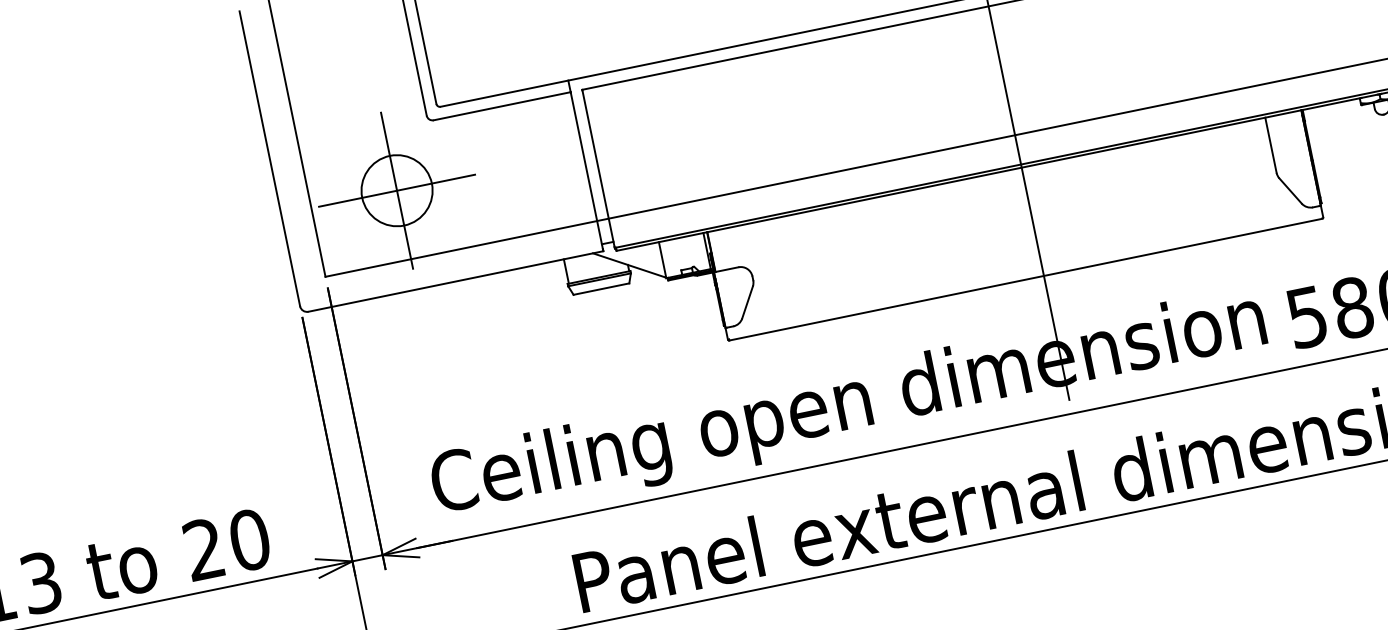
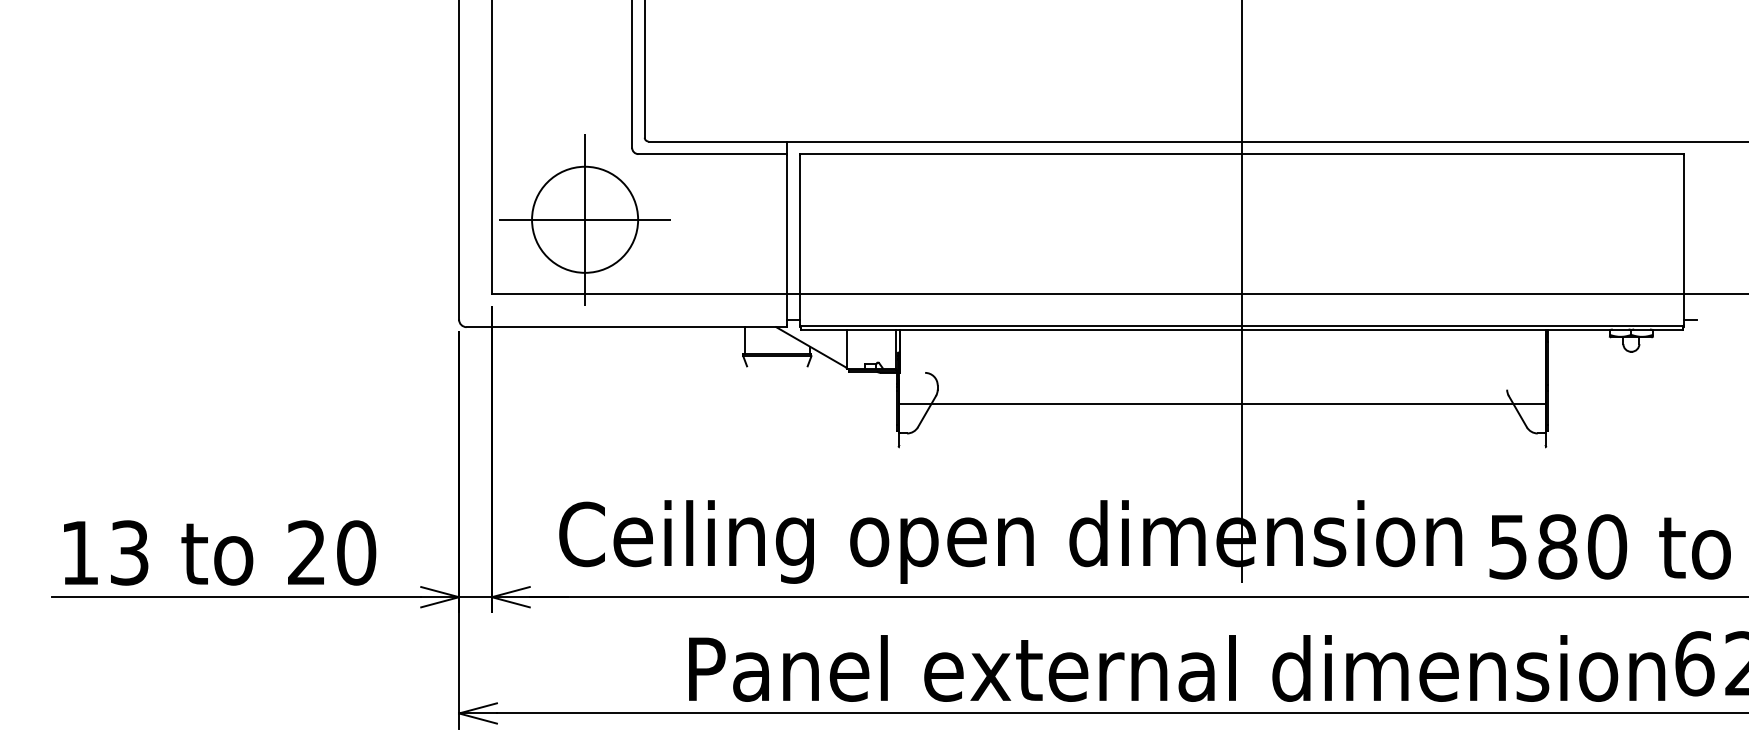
line: (1271, 145) -> (1507, 359), removed
circle: (396, 190) -> (584, 219), size x1.4
line: (726, 269) -> (912, 372), removed
line: (1025, 279) -> (1222, 404), moved
line: (601, 289) -> (777, 366), removed

